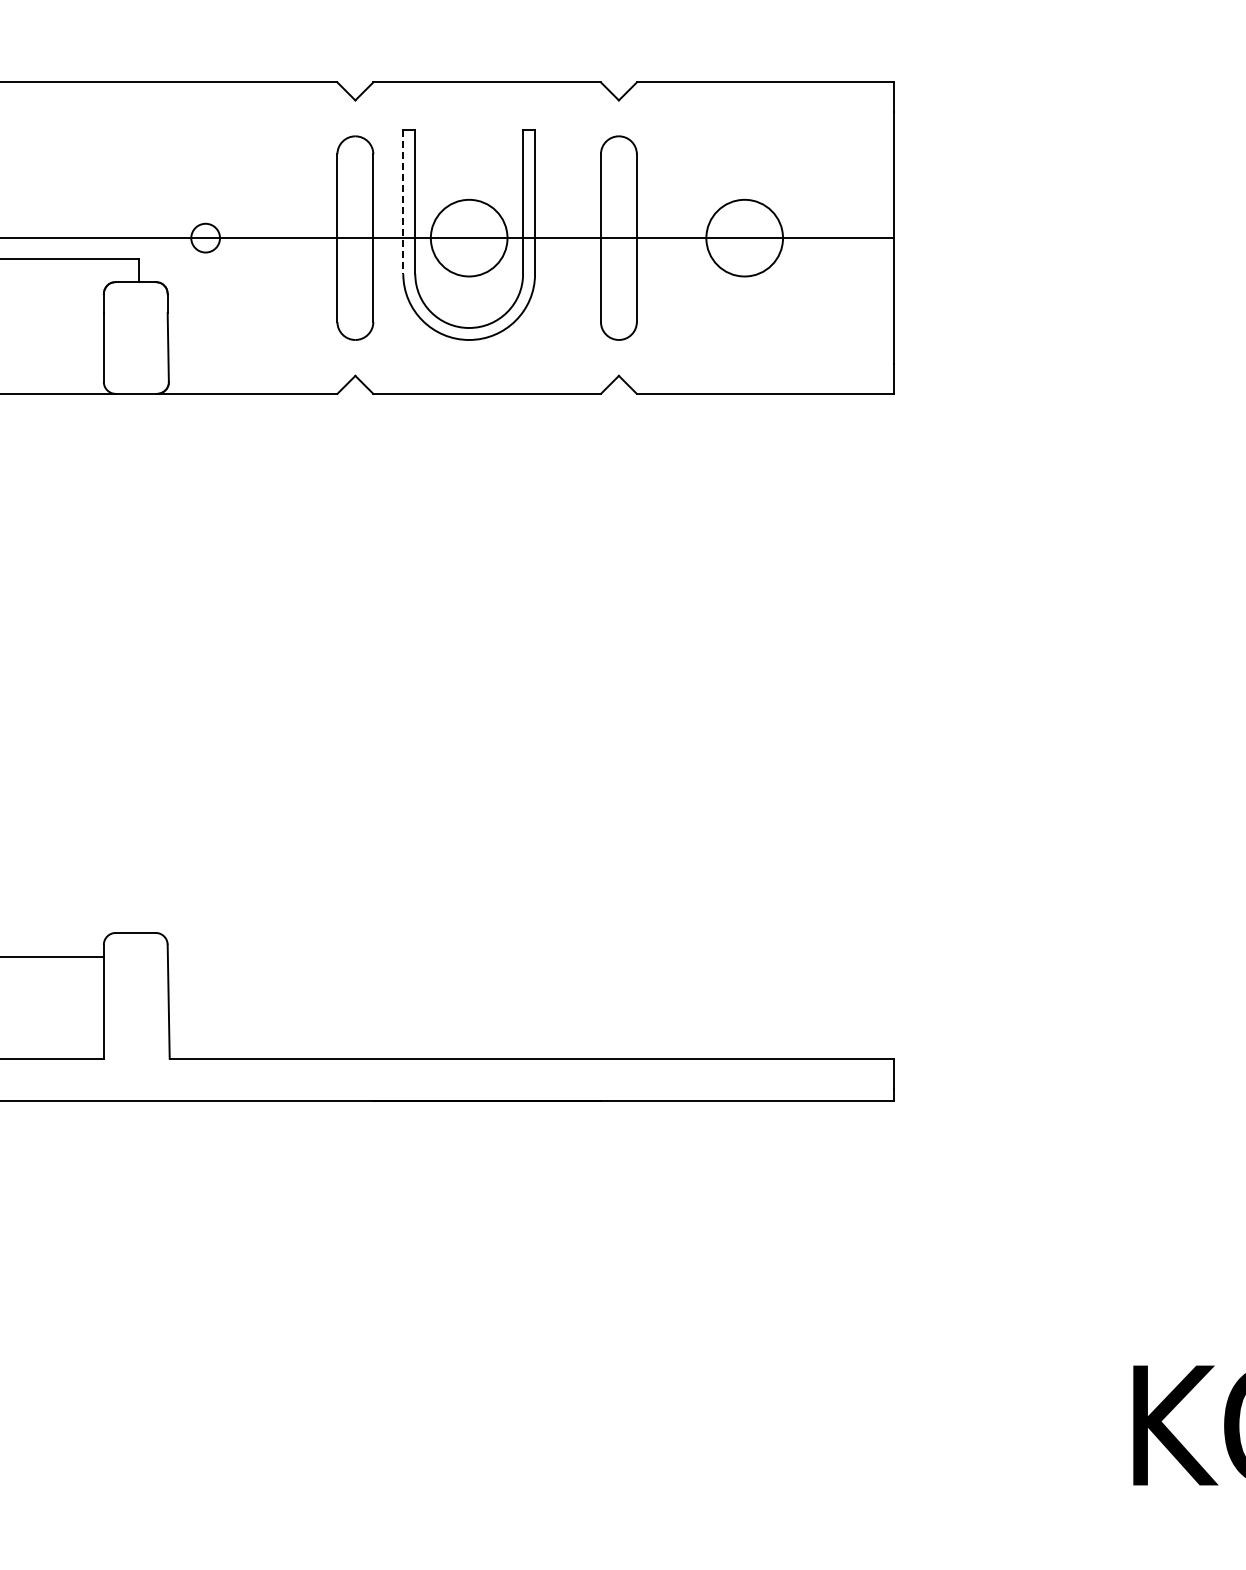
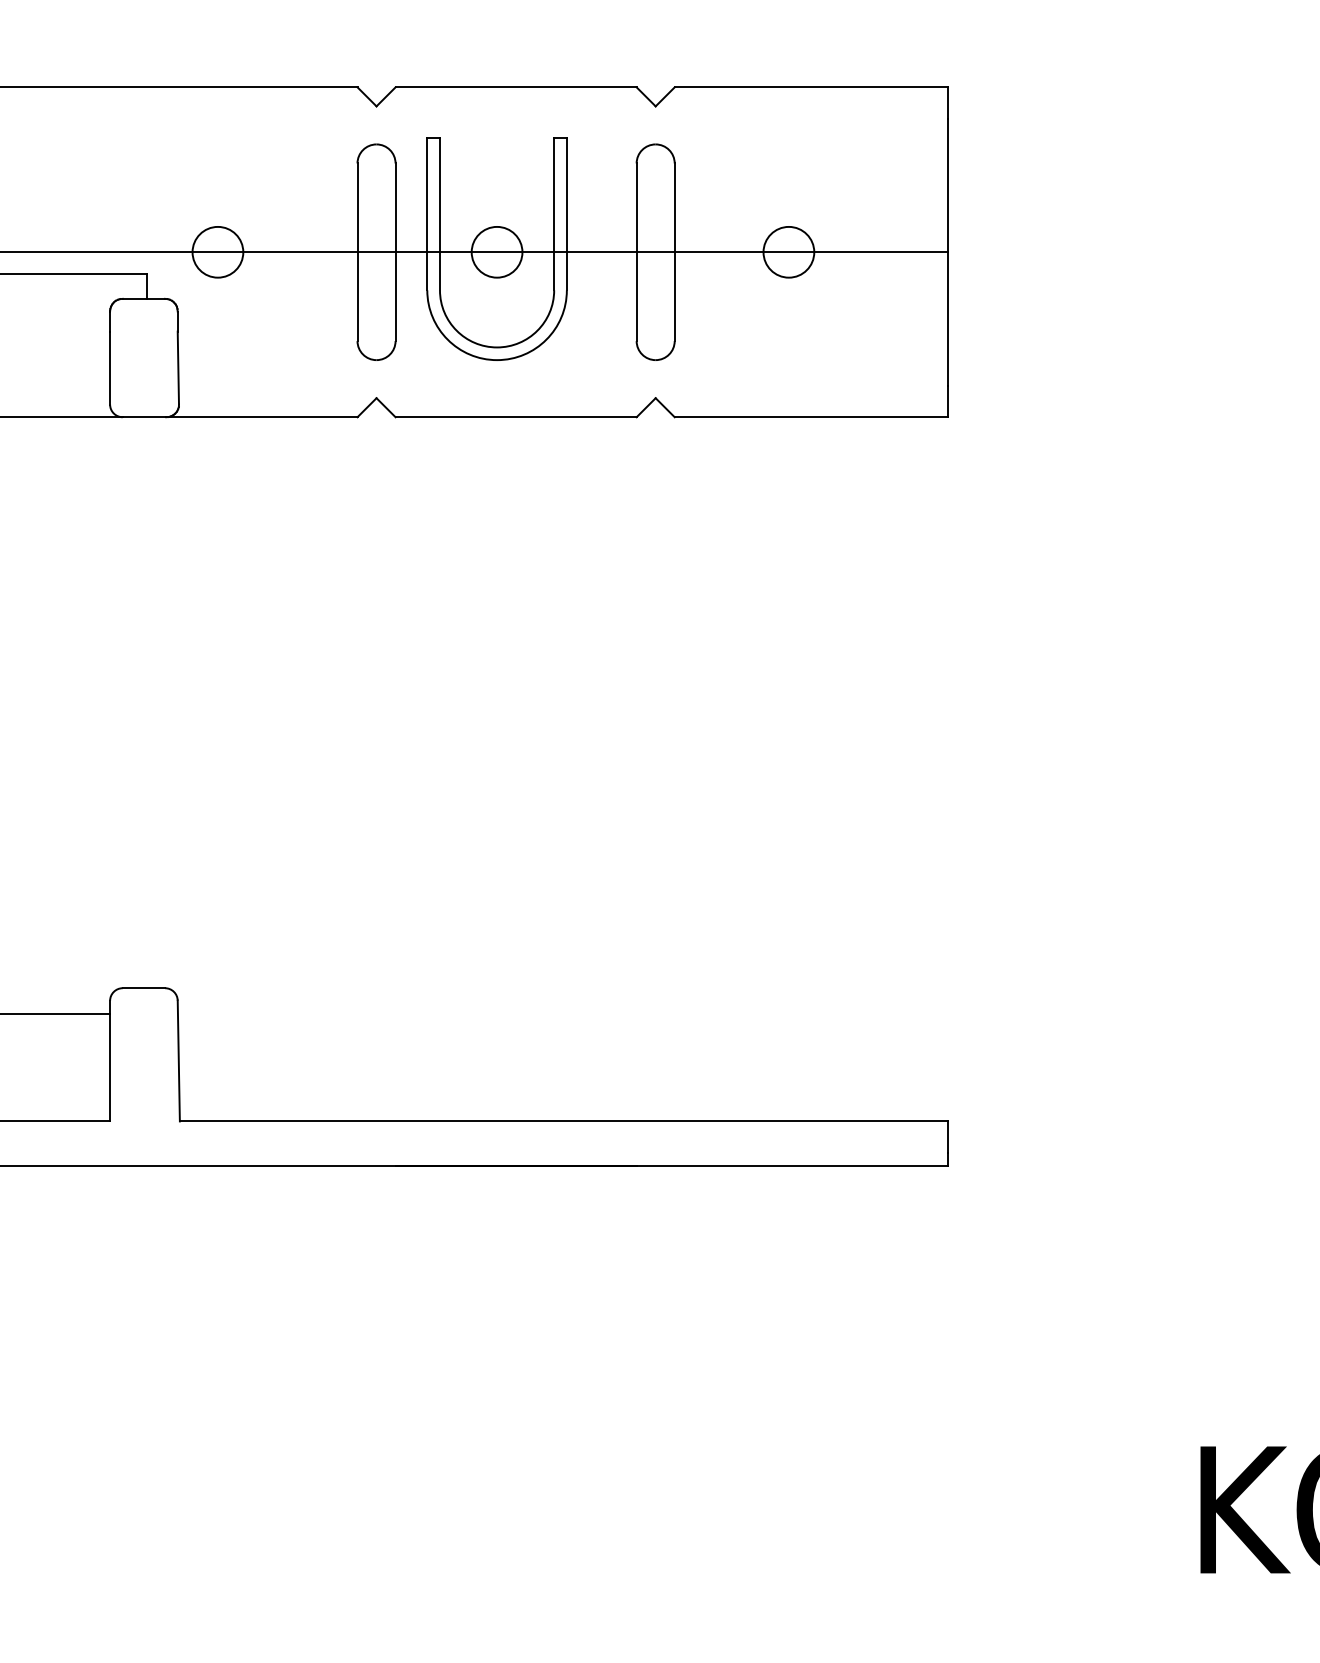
line: (403, 202) -> (427, 214), dashed -> solid
circle: (205, 238) -> (217, 252), size x1.67
circle: (469, 238) -> (497, 252), size x0.62
circle: (744, 238) -> (788, 252), size x0.62

